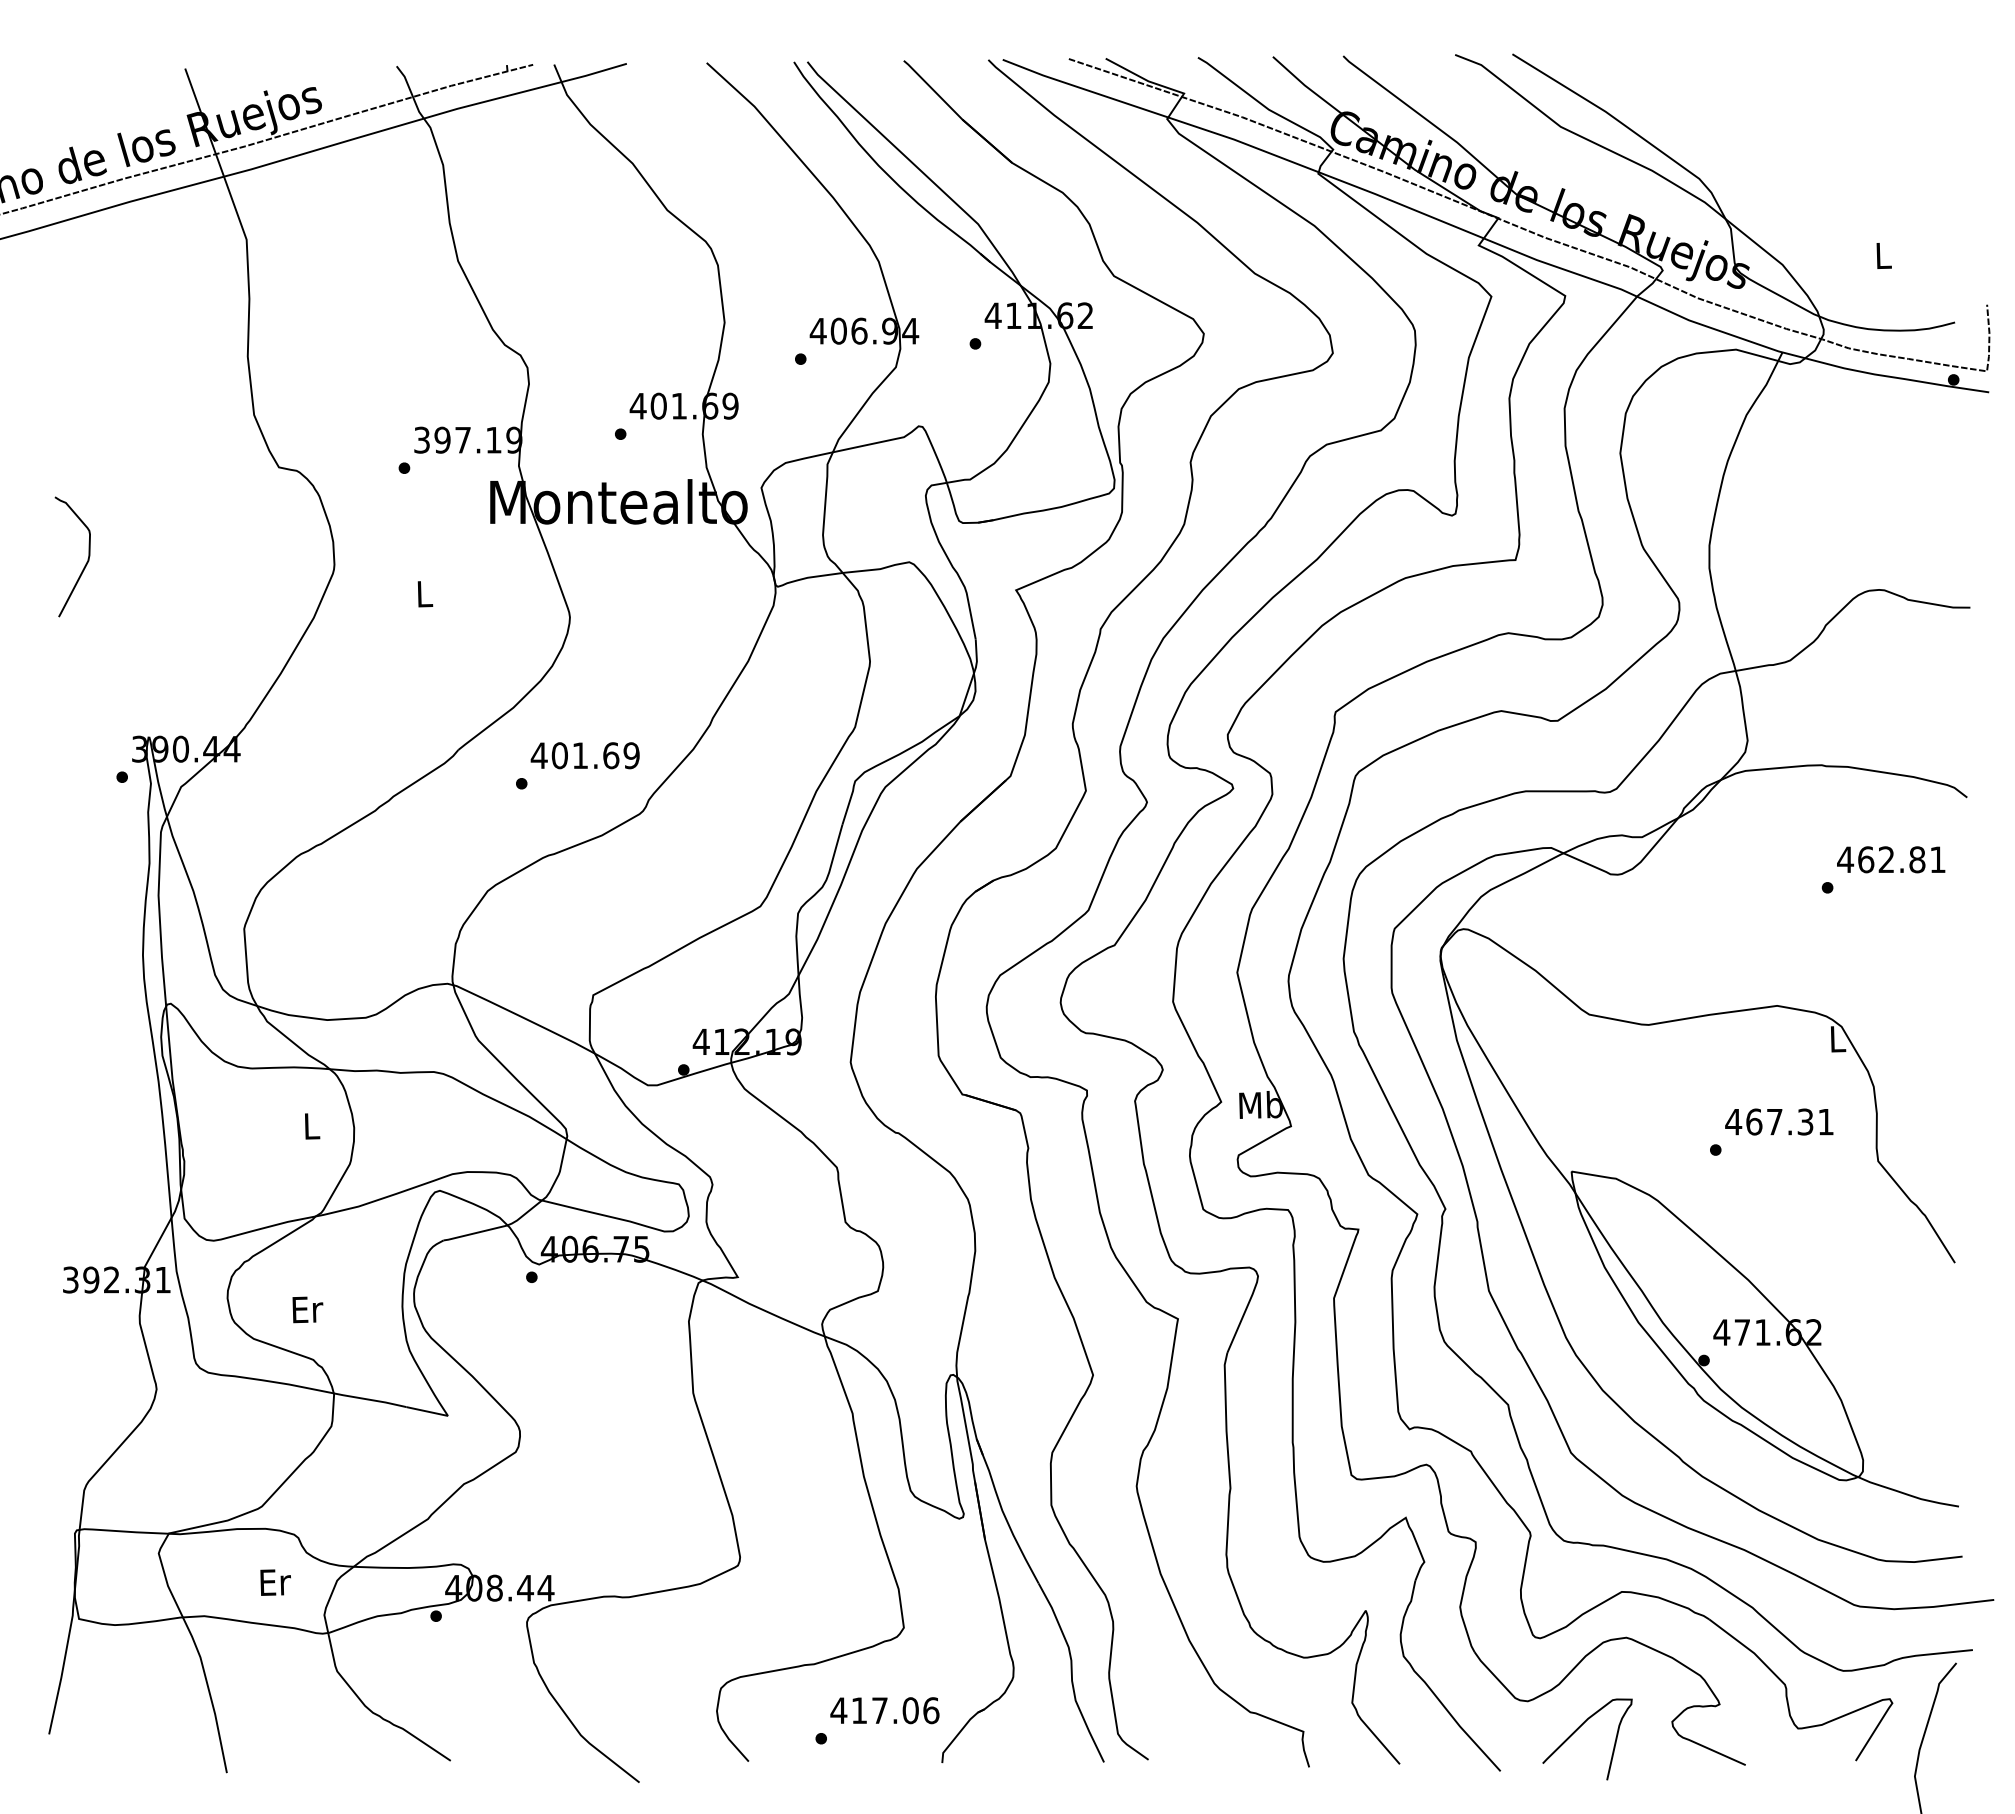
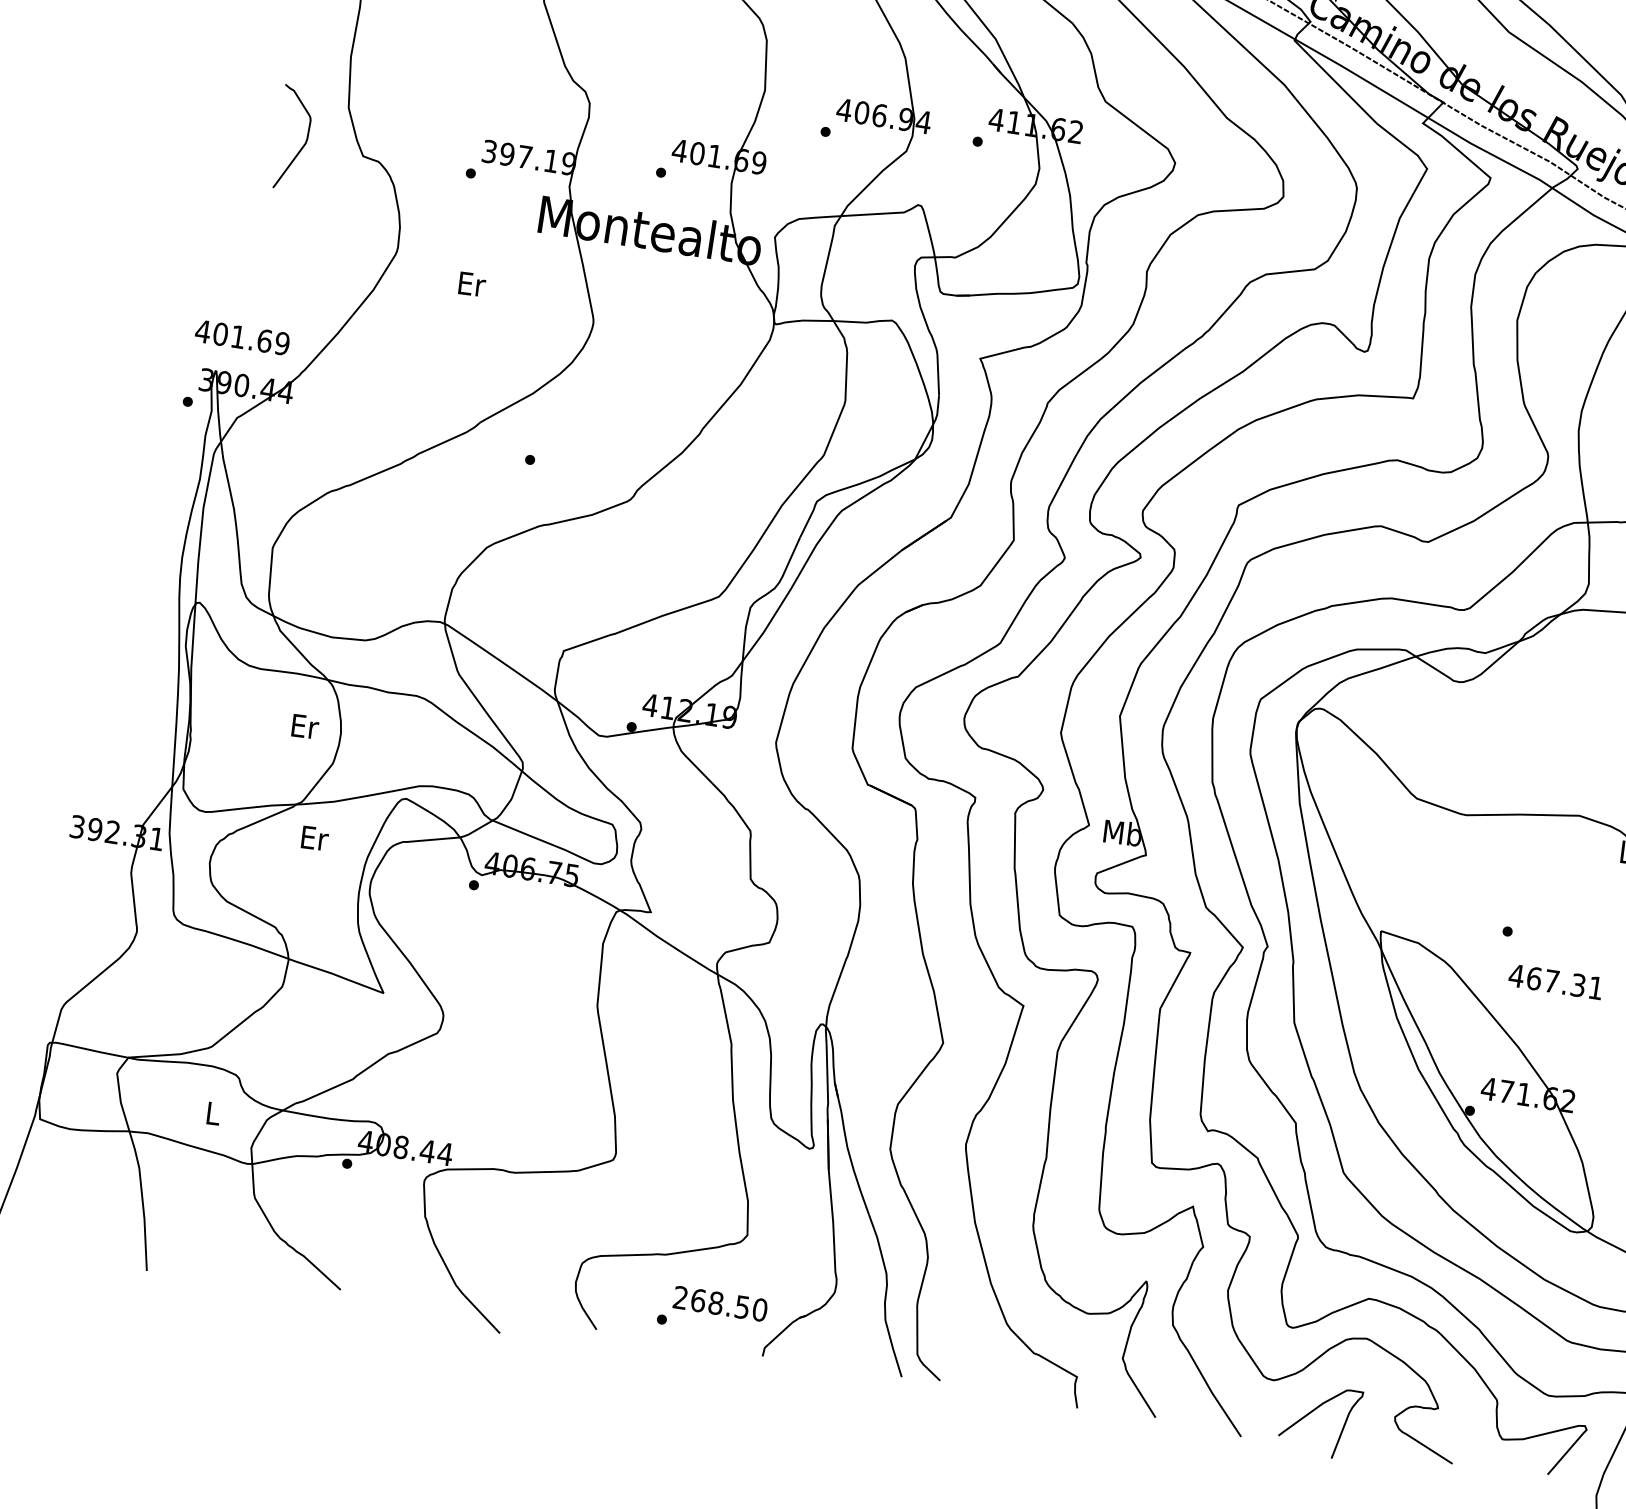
curve: (85, 563) -> (302, 145), moved
text: (425, 594) -> (472, 284), L -> Er
text: (584, 755) -> (241, 337), moved
text: (1779, 1121) -> (1556, 981), moved
text: (312, 1126) -> (305, 726), L -> Er
text: (307, 1309) -> (314, 838), moved
text: (275, 1582) -> (213, 1113), Er -> L
text: (884, 1710) -> (719, 1303), 417.06 -> 268.50

